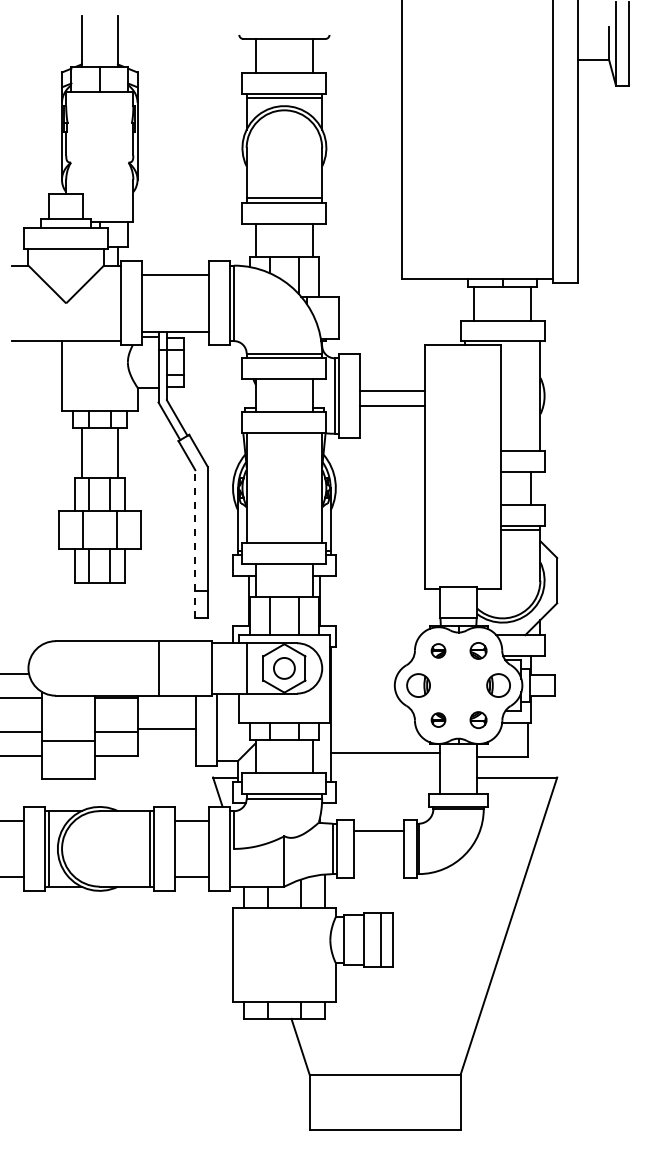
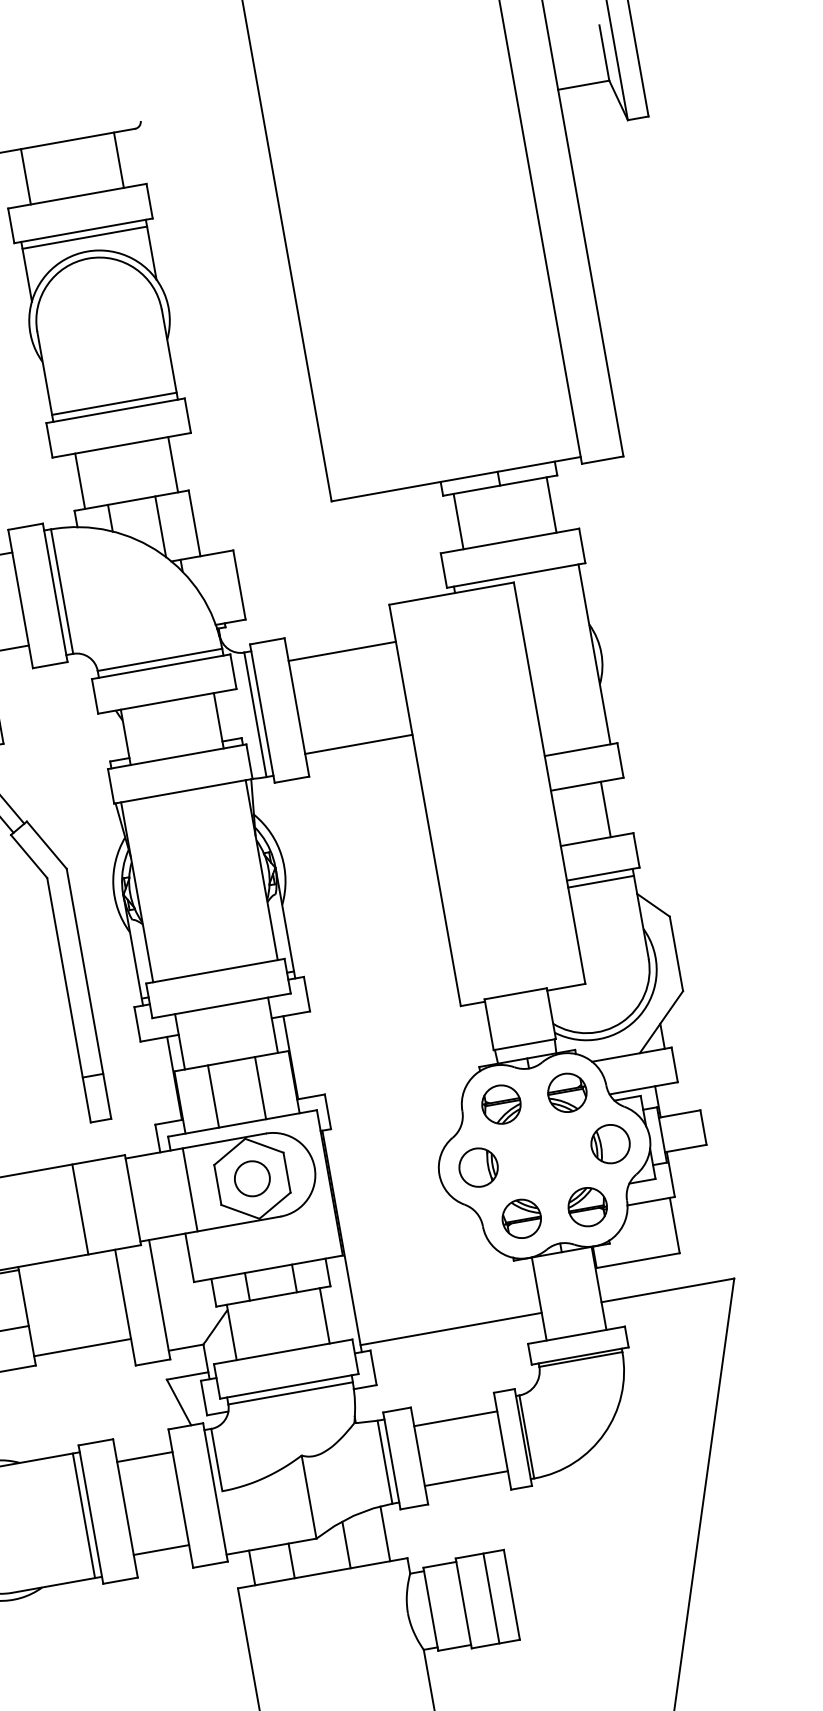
line: (392, 391) -> (358, 744), moved
line: (392, 405) -> (342, 650), moved
line: (195, 543) -> (69, 998), dashed -> solid
part: (438, 650) -> (501, 1103), size x1.67
part: (478, 650) -> (567, 1092), size x1.43
line: (159, 668) -> (81, 1209), moved
part: (438, 719) -> (521, 1217), size x1.67
part: (478, 719) -> (587, 1205), size x1.43
line: (166, 728) -> (81, 1347), moved
line: (385, 752) -> (451, 1328), moved
line: (378, 867) -> (465, 1479), added

